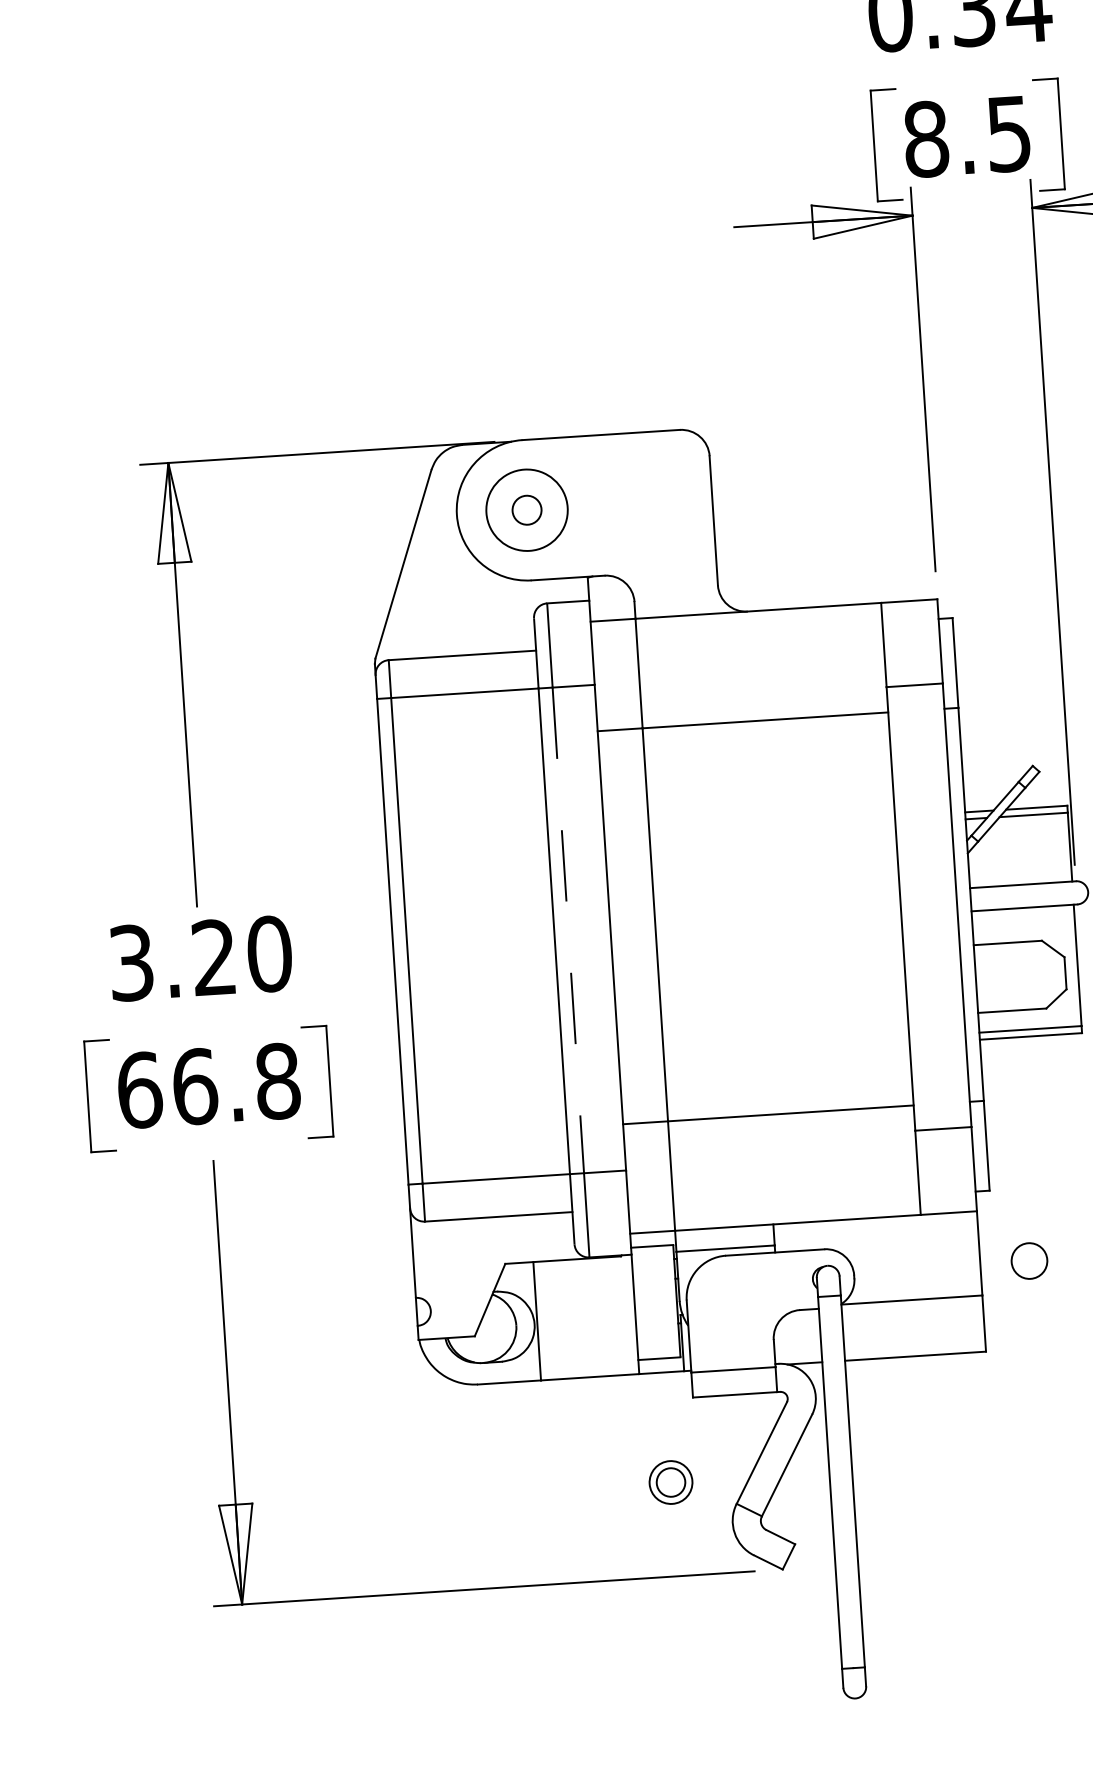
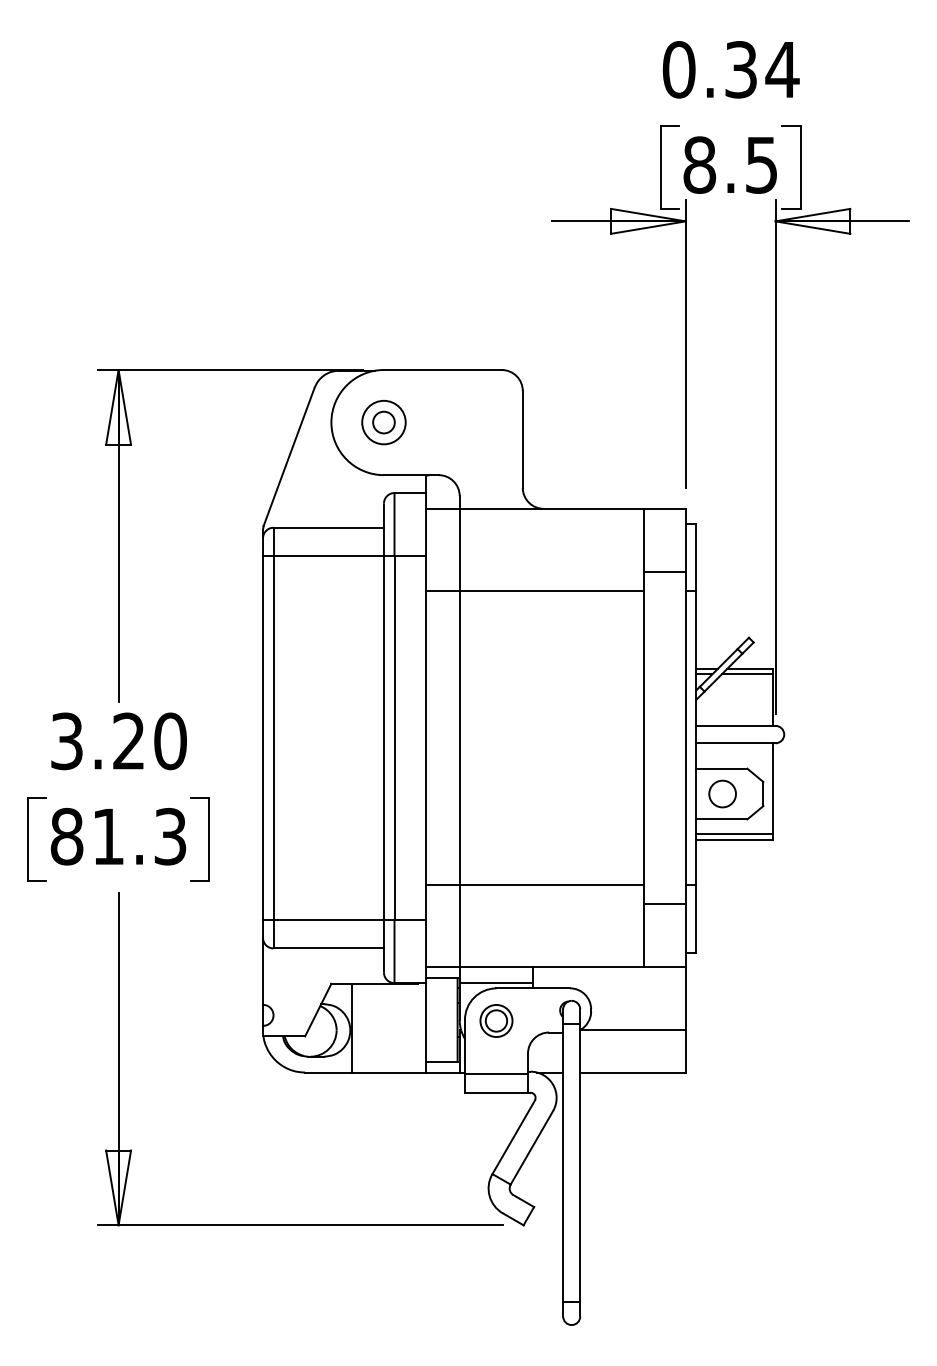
circle: (526, 510) -> (383, 422), size x0.71
line: (568, 930) -> (394, 738), dashed -> solid
text: (208, 1085) -> (118, 836), 66.8 -> 81.3
circle: (1029, 1260) -> (722, 793), moved
part: (671, 1481) -> (496, 1020), moved

